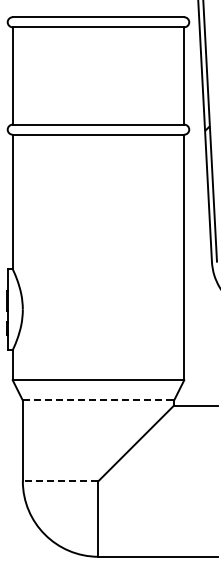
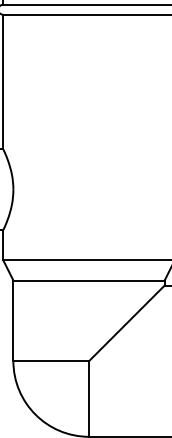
line: (98, 400) -> (89, 280), dashed -> solid
line: (60, 481) -> (51, 361), dashed -> solid

